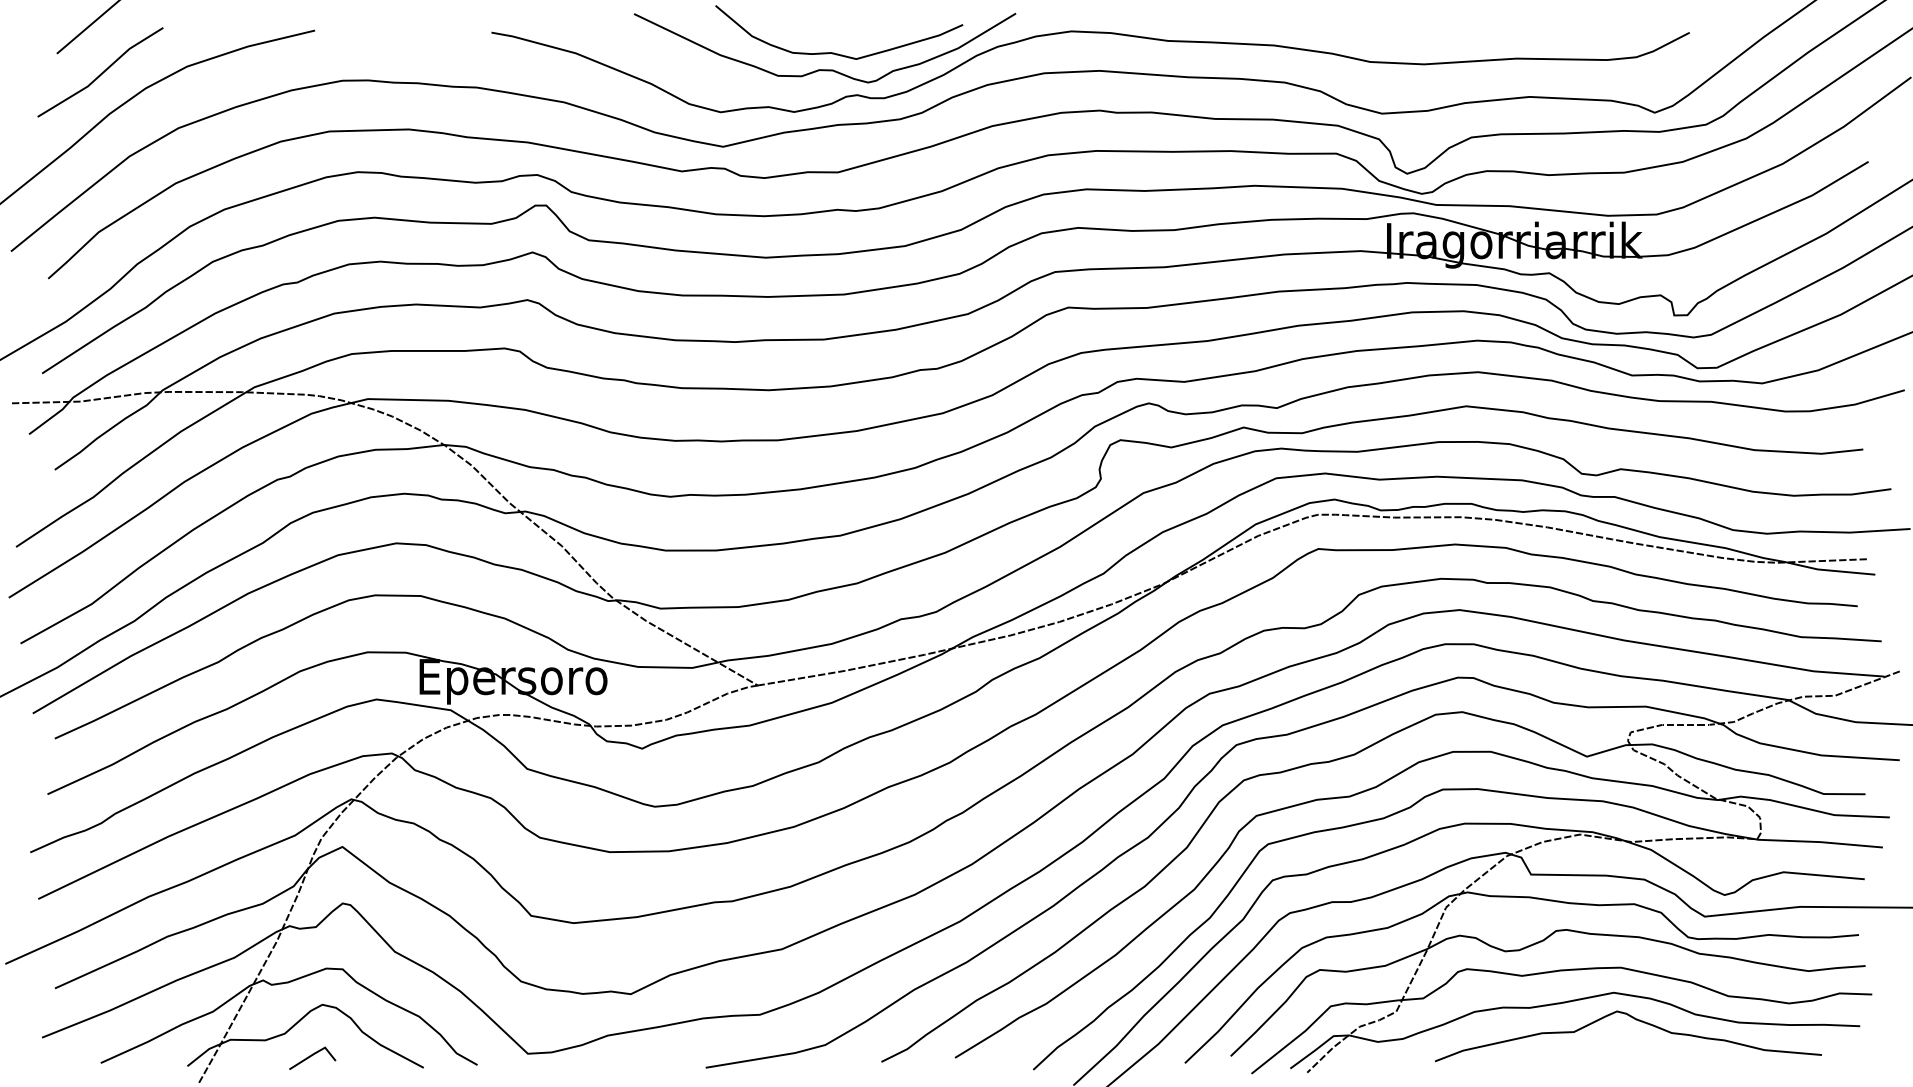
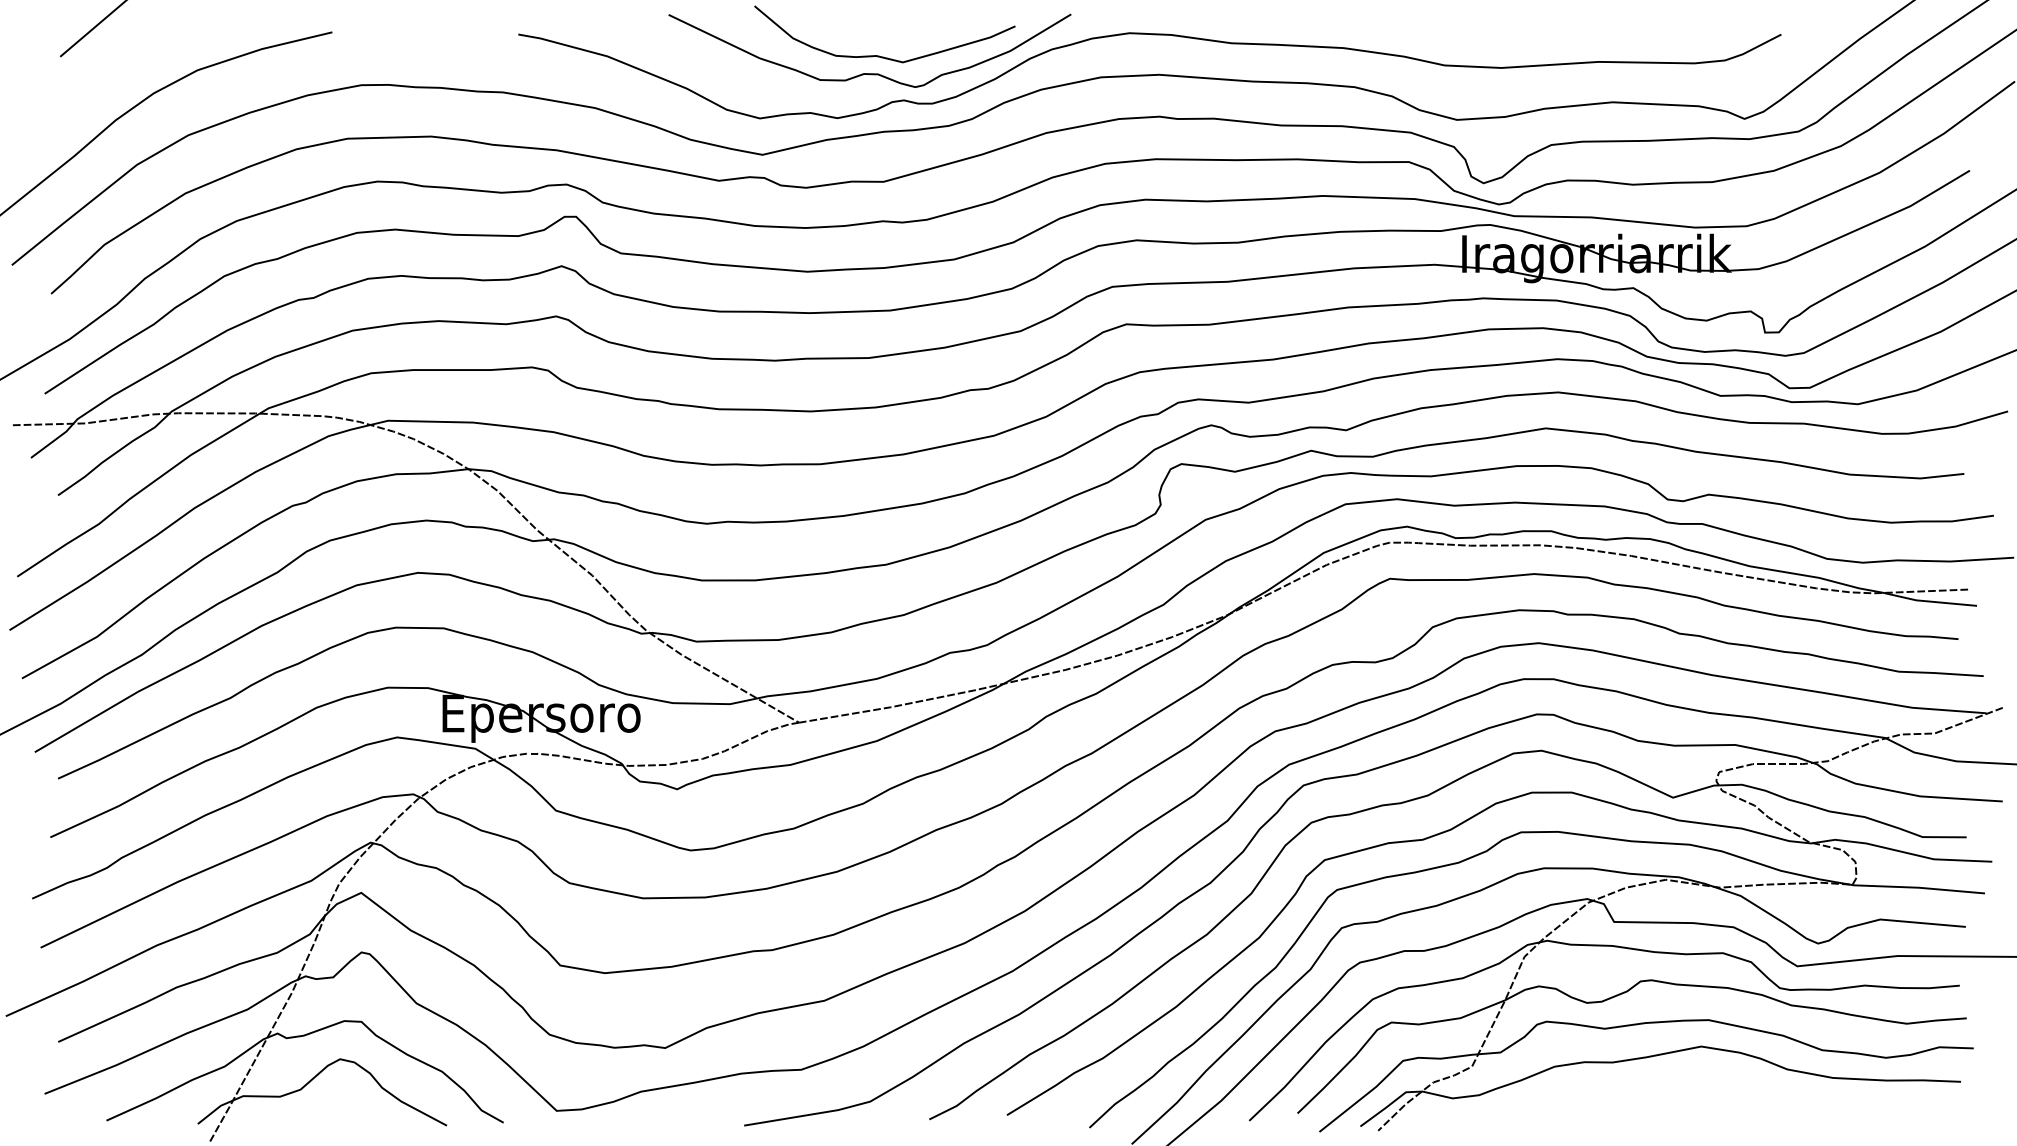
line: (101, 72) -> (107, 76), removed
curve: (1635, 1020) -> (1724, 1075), removed
line: (312, 1056) -> (329, 1113), removed

